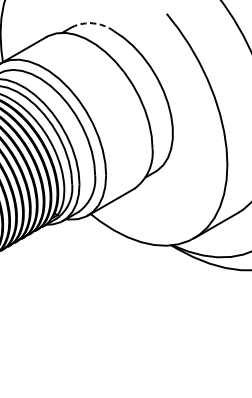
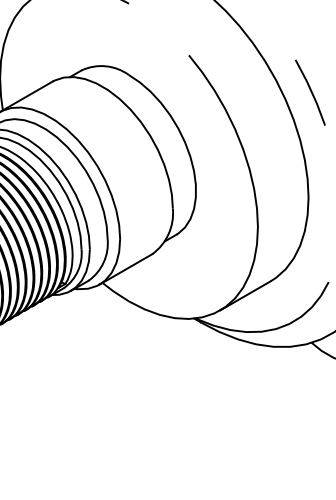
arc: (93, 23) -> (105, 66), dashed -> solid

